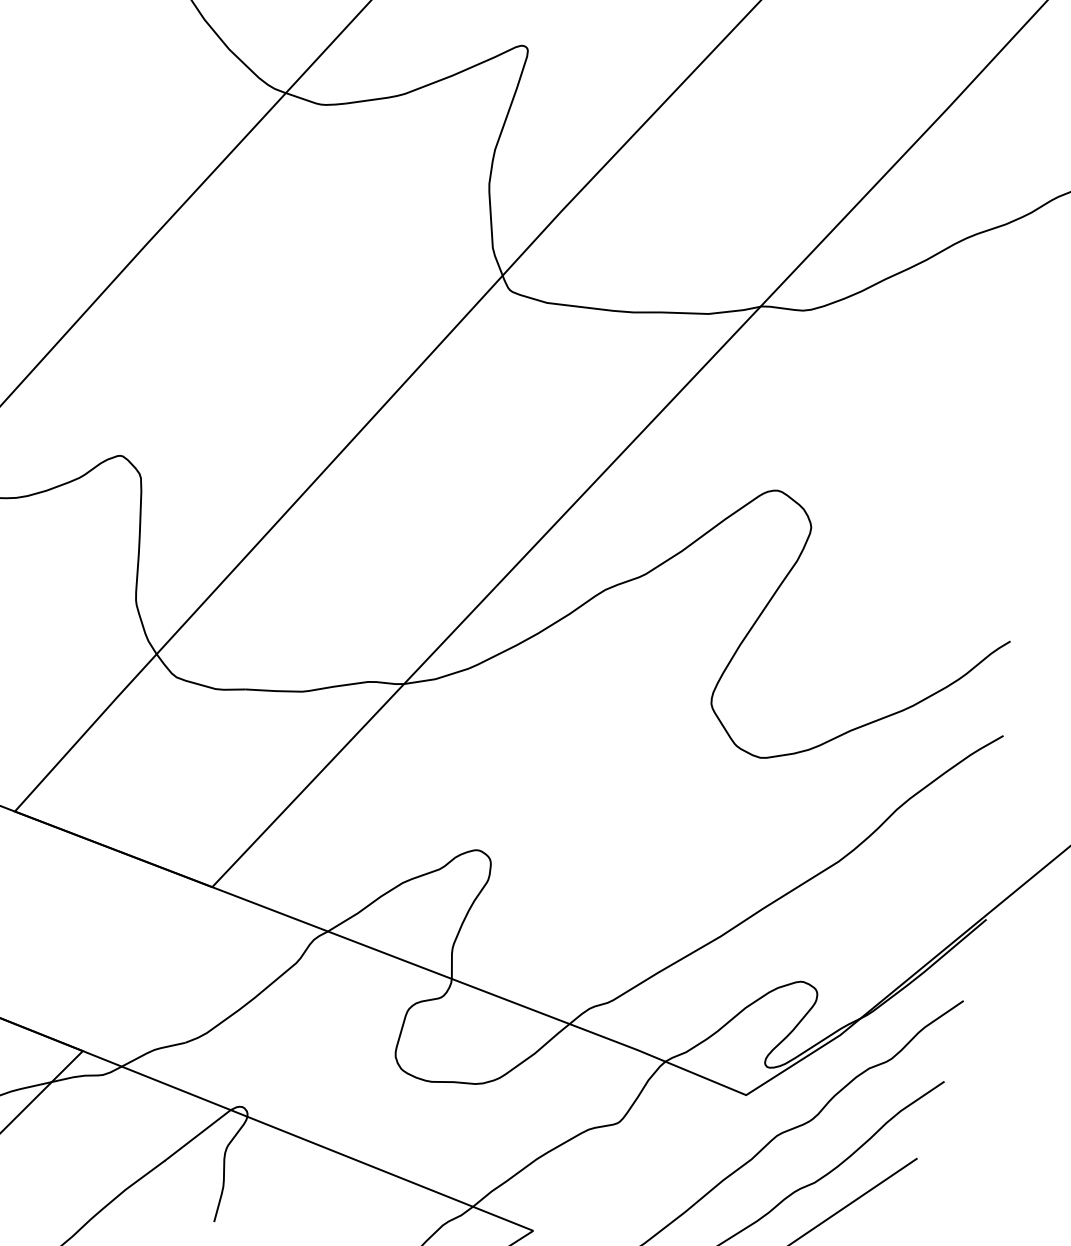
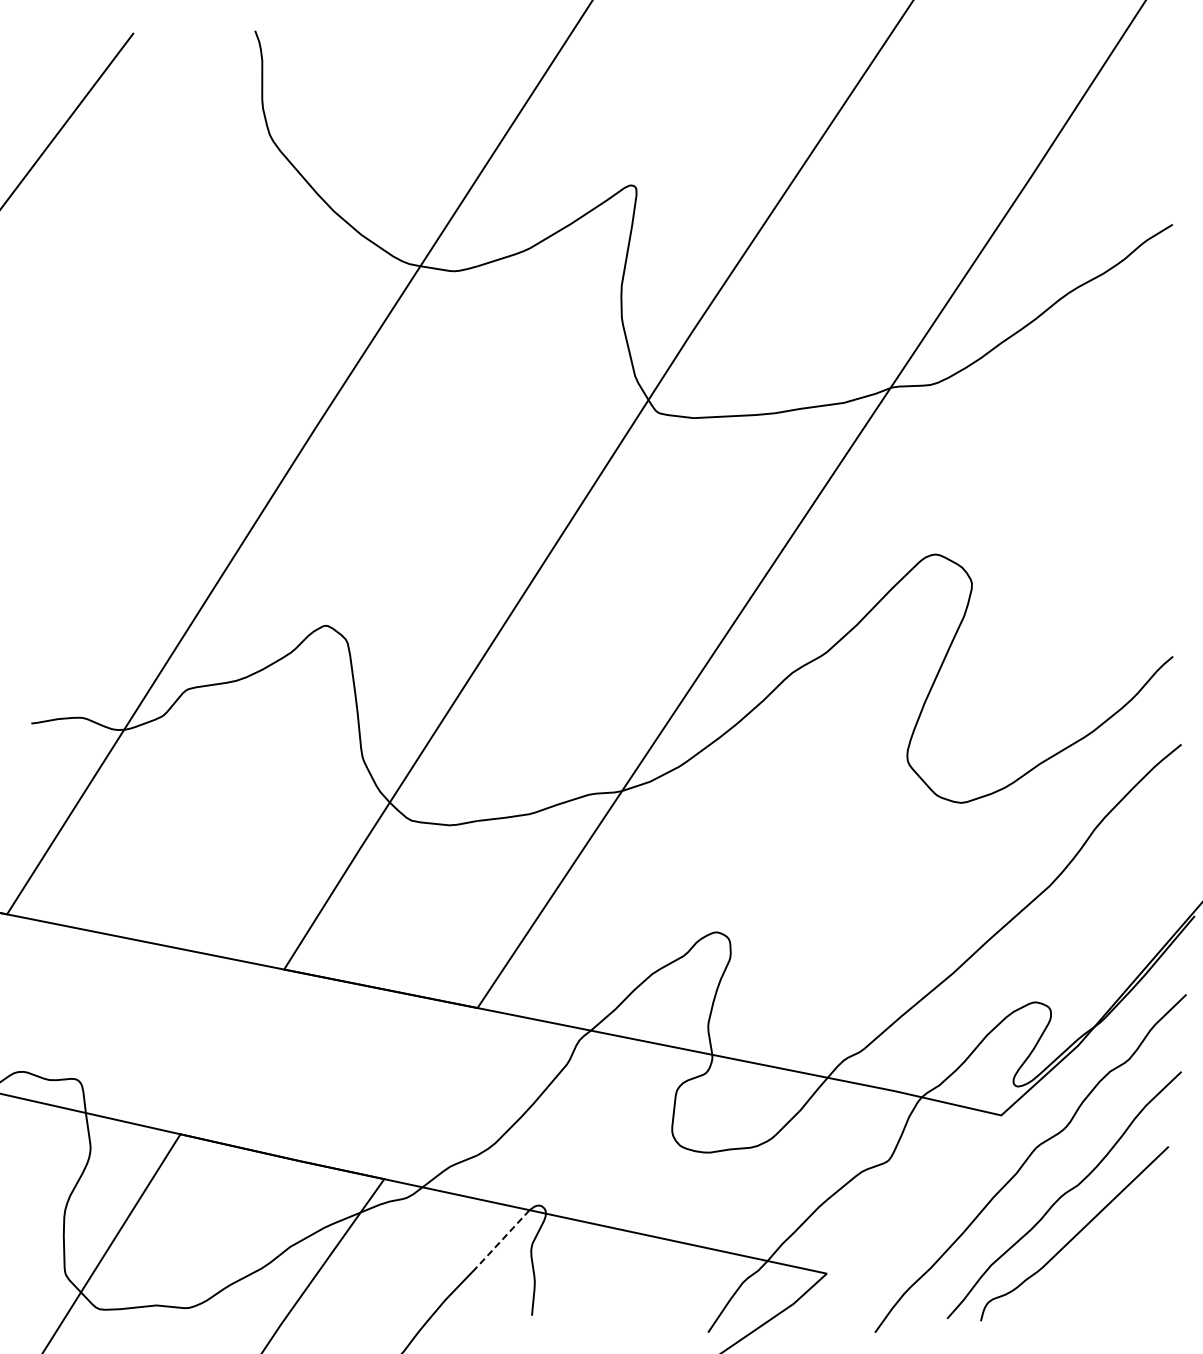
line: (198, 1135) -> (503, 1238), solid -> dashed

